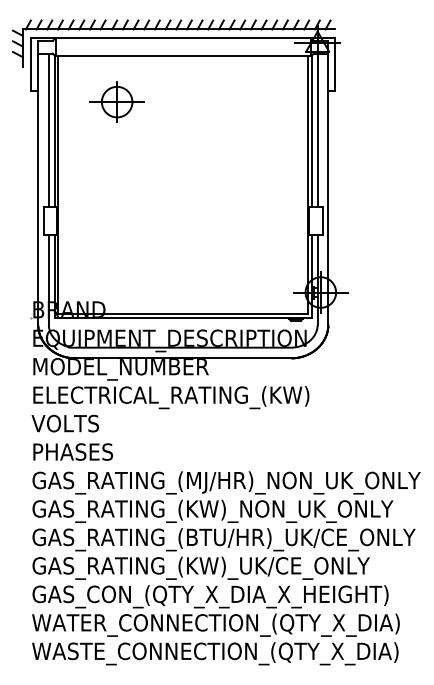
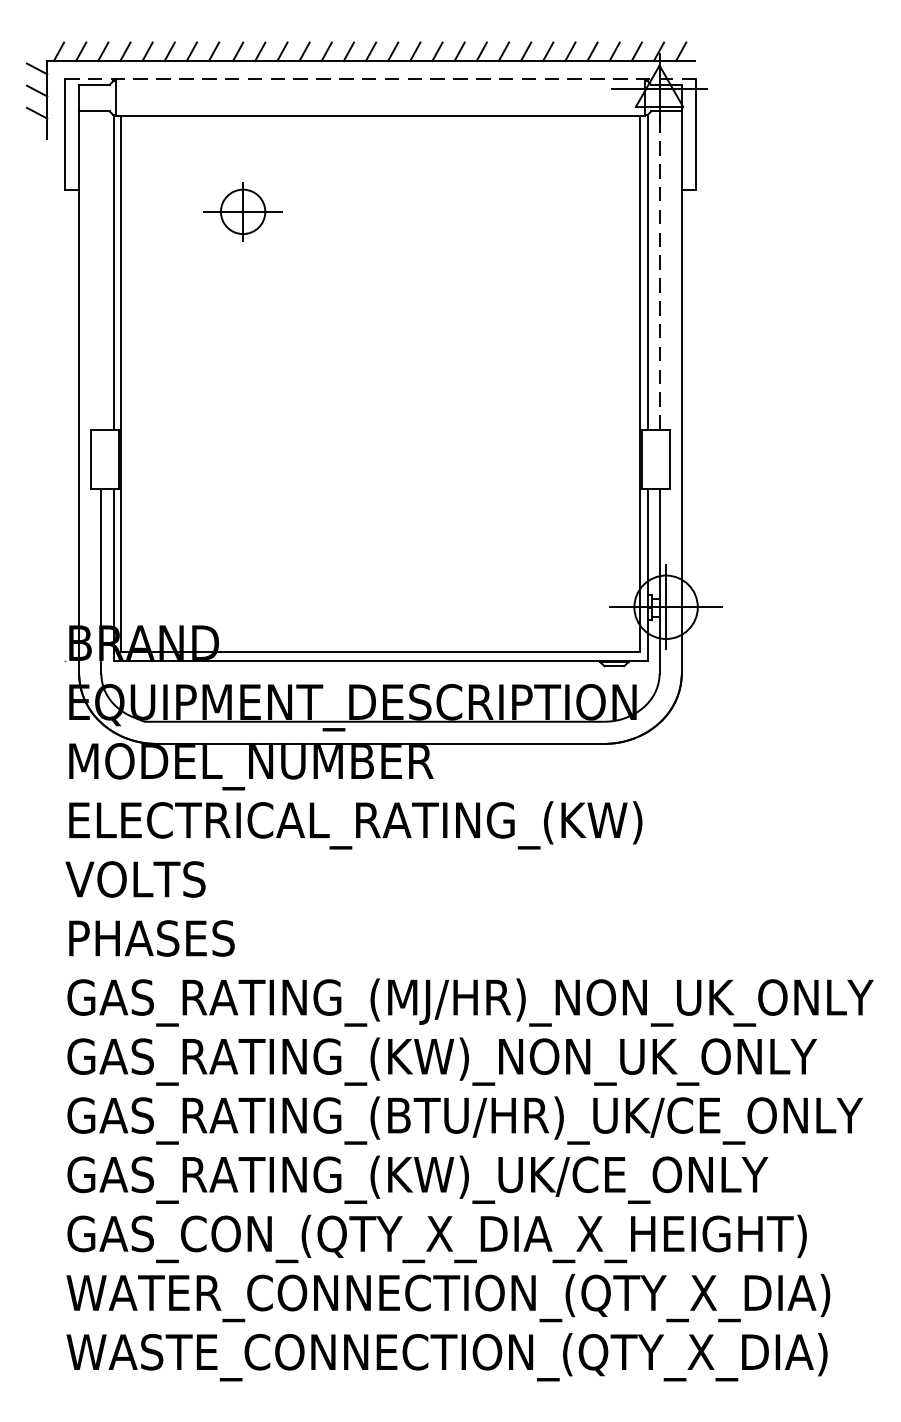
line: (183, 38) -> (380, 79), solid -> dashed
part: (116, 101) -> (241, 210), size x0.7
line: (48, 130) -> (100, 270), removed
line: (317, 130) -> (659, 270), solid -> dashed

